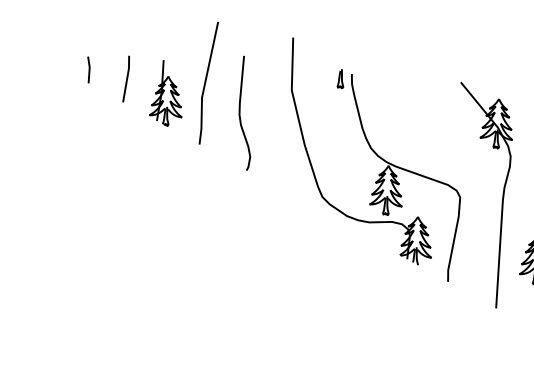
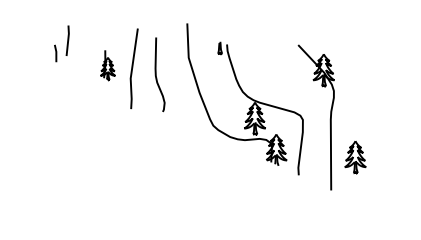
line: (126, 78) -> (67, 40), moved
line: (207, 81) -> (133, 67), moved
part: (166, 93) -> (107, 65), size x0.7

